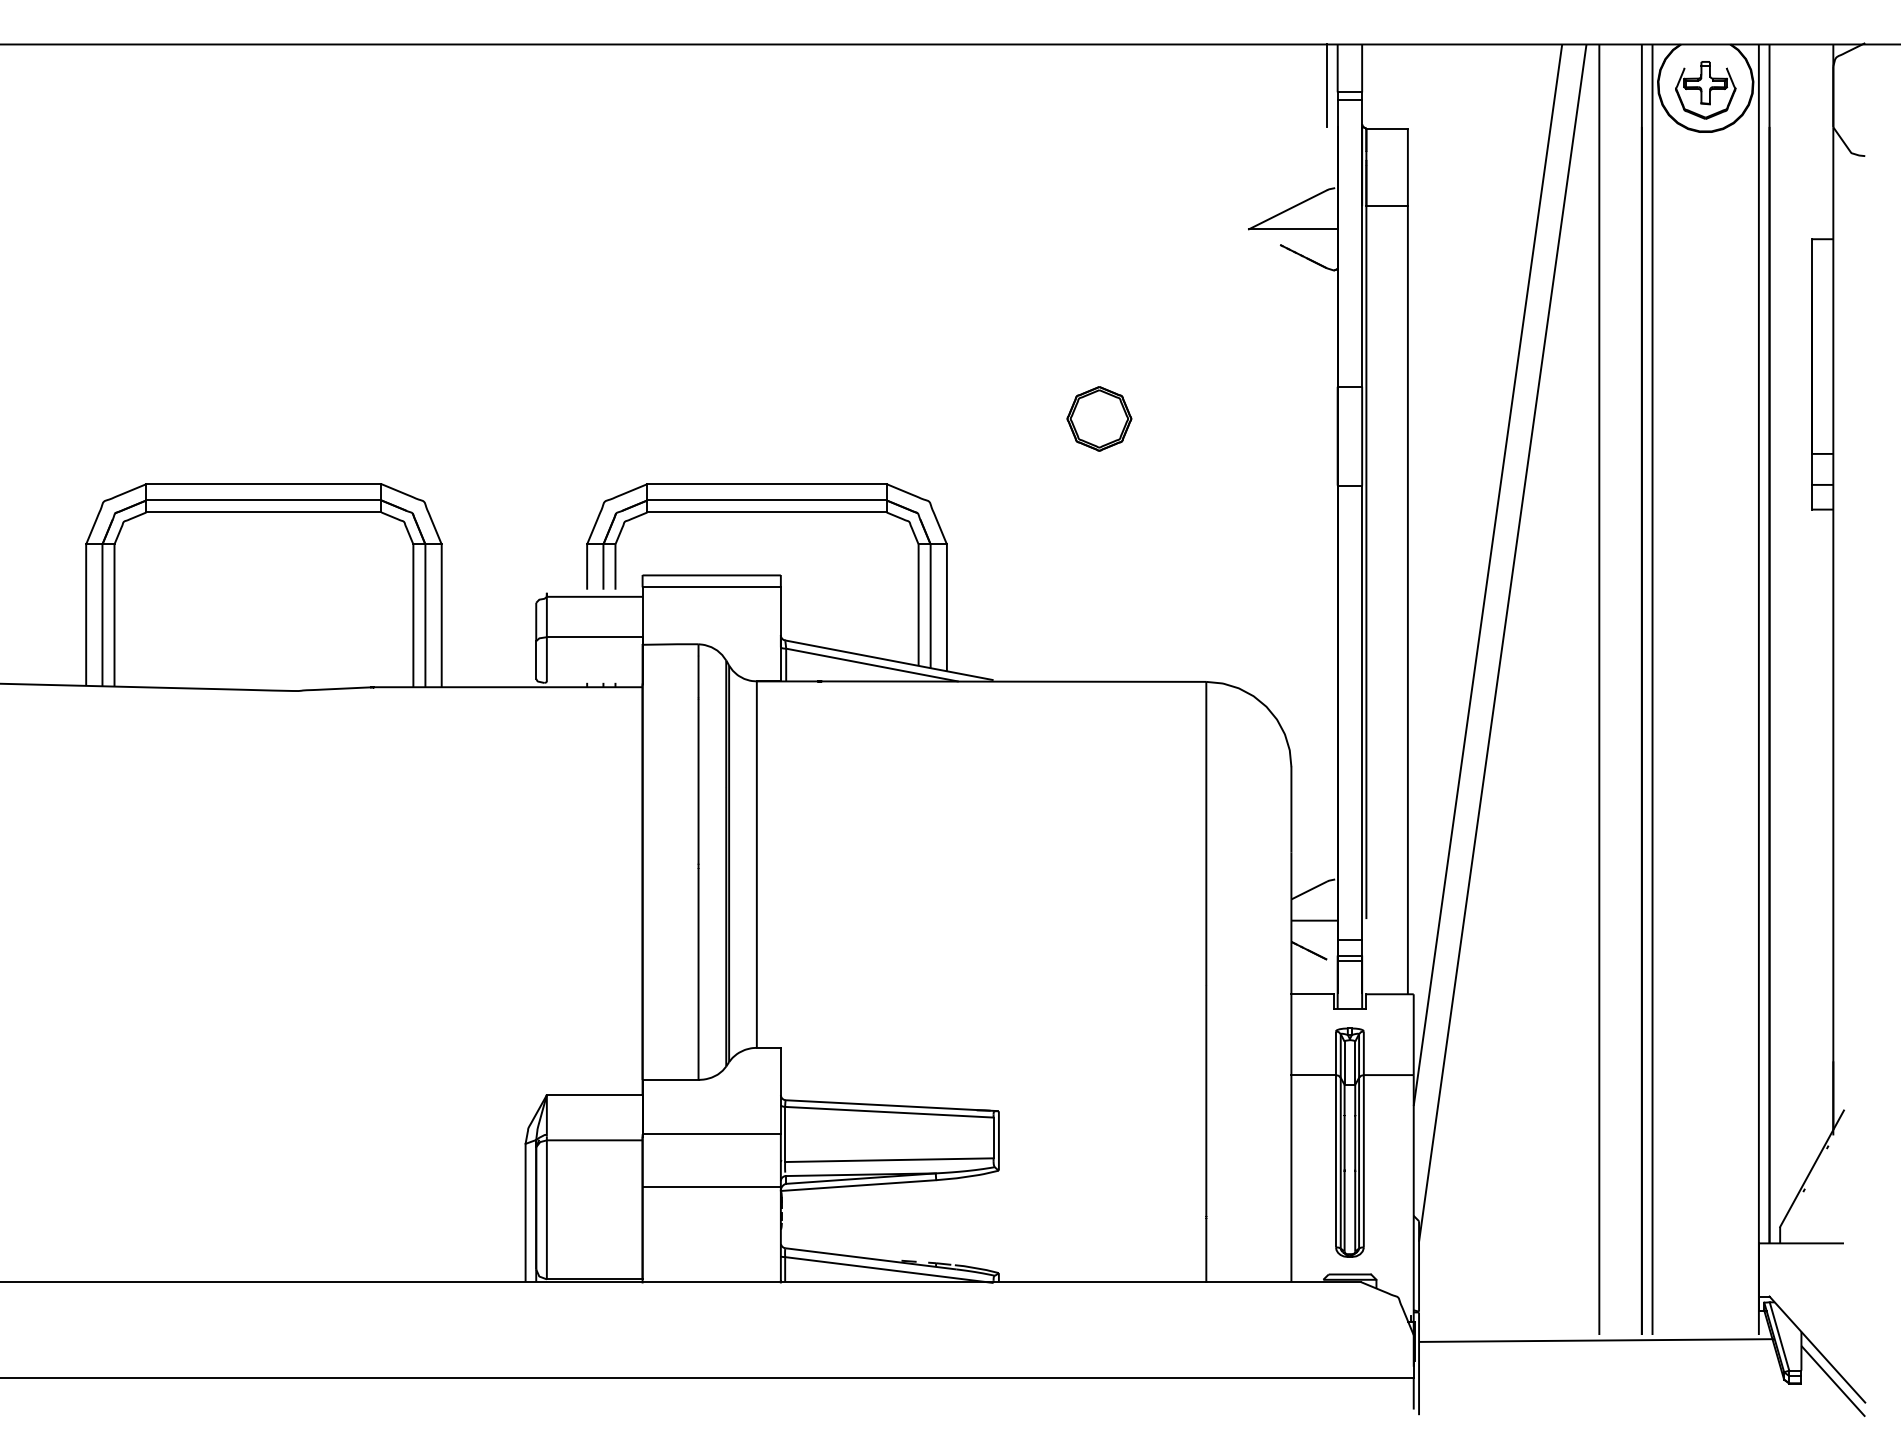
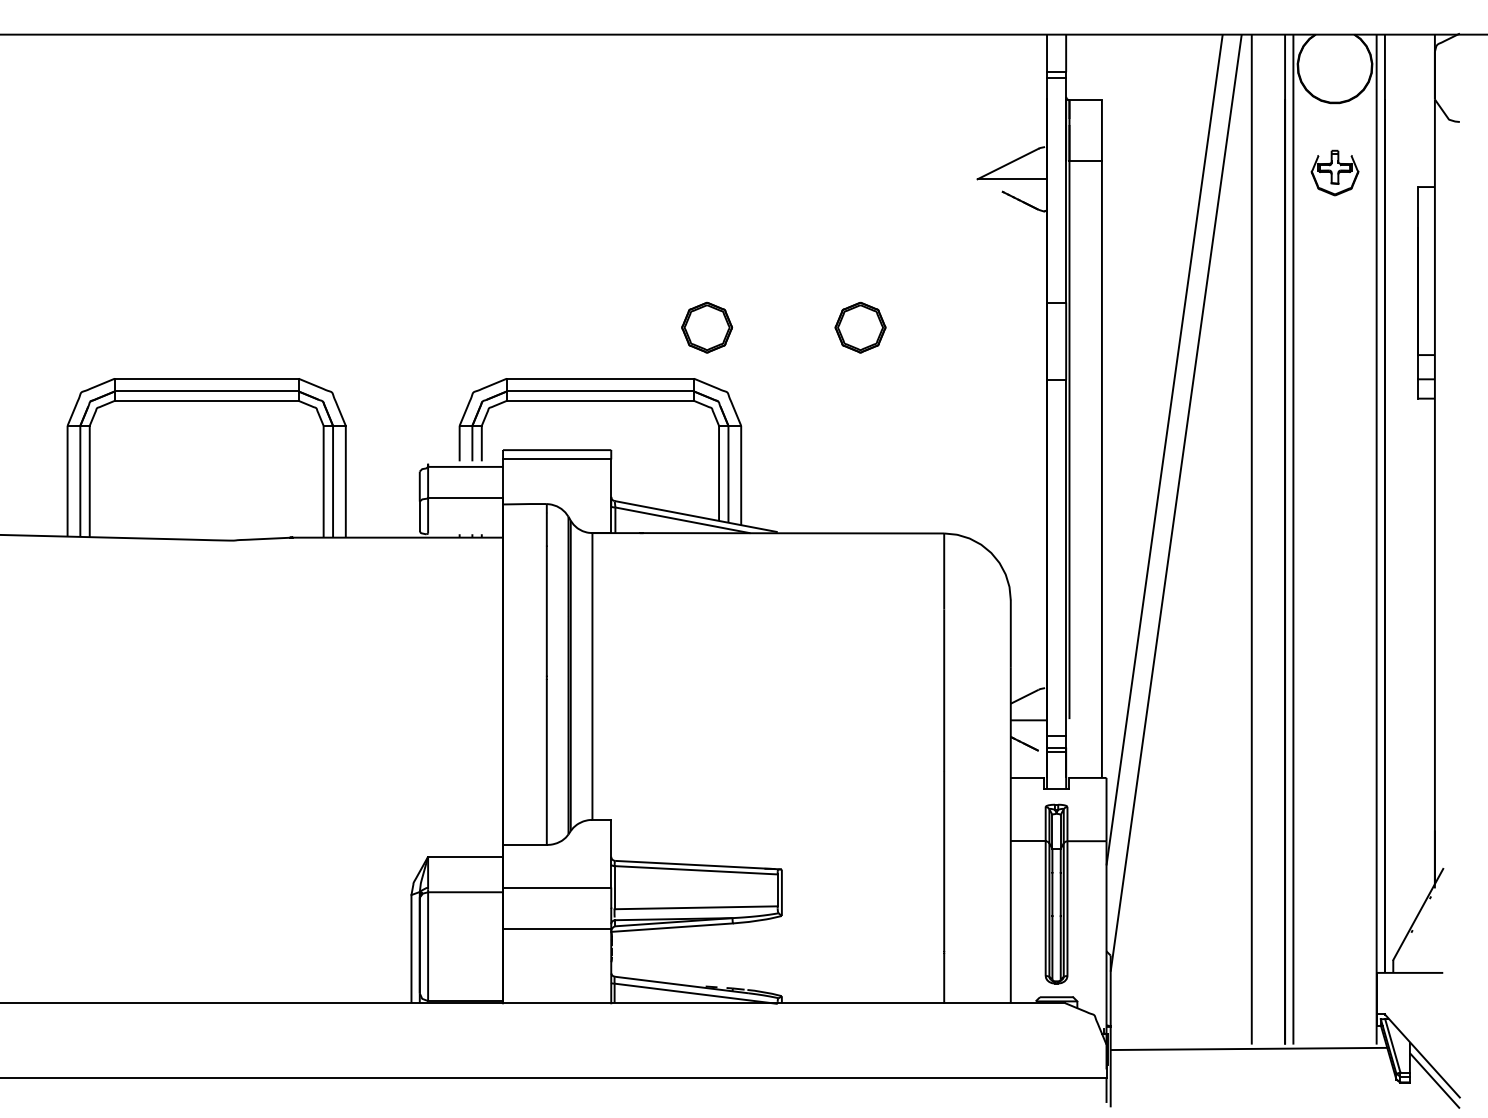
line: (1327, 85) -> (1039, 66), removed
part: (1705, 90) -> (1334, 173), moved
part: (903, 418) -> (707, 327), added

